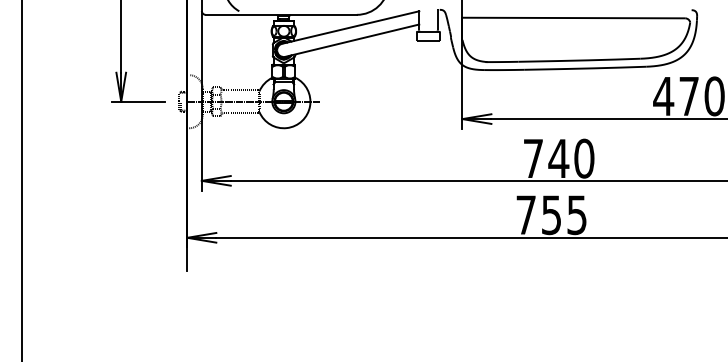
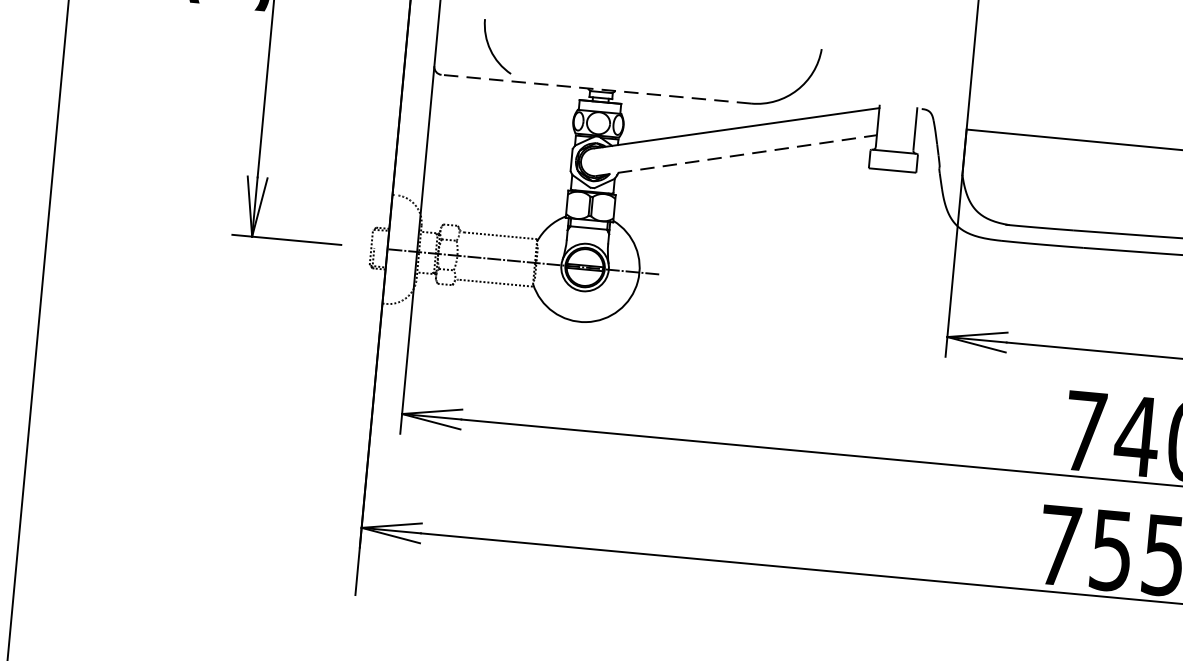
line: (281, 14) -> (596, 88), solid -> dashed
line: (352, 40) -> (737, 155), solid -> dashed

